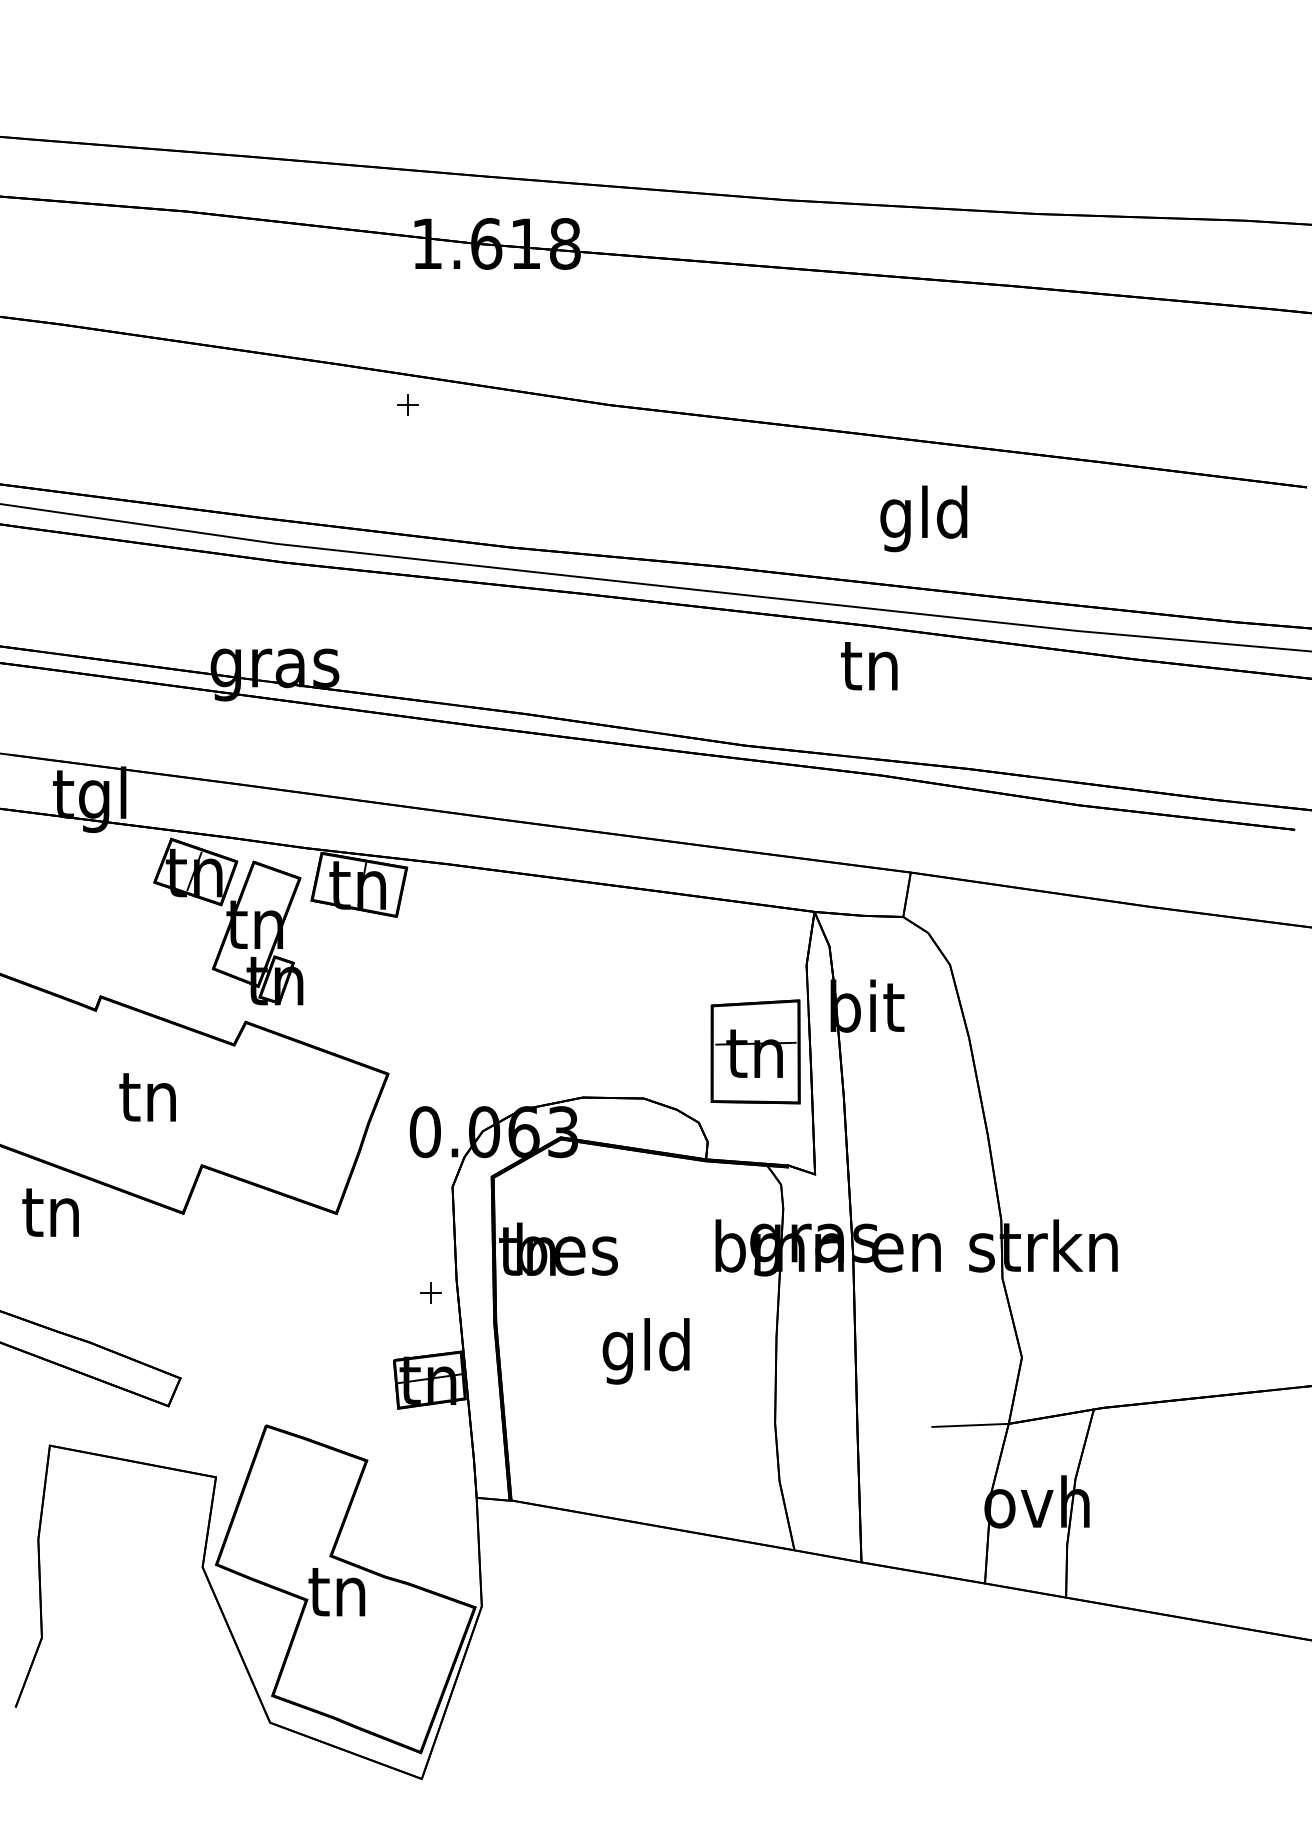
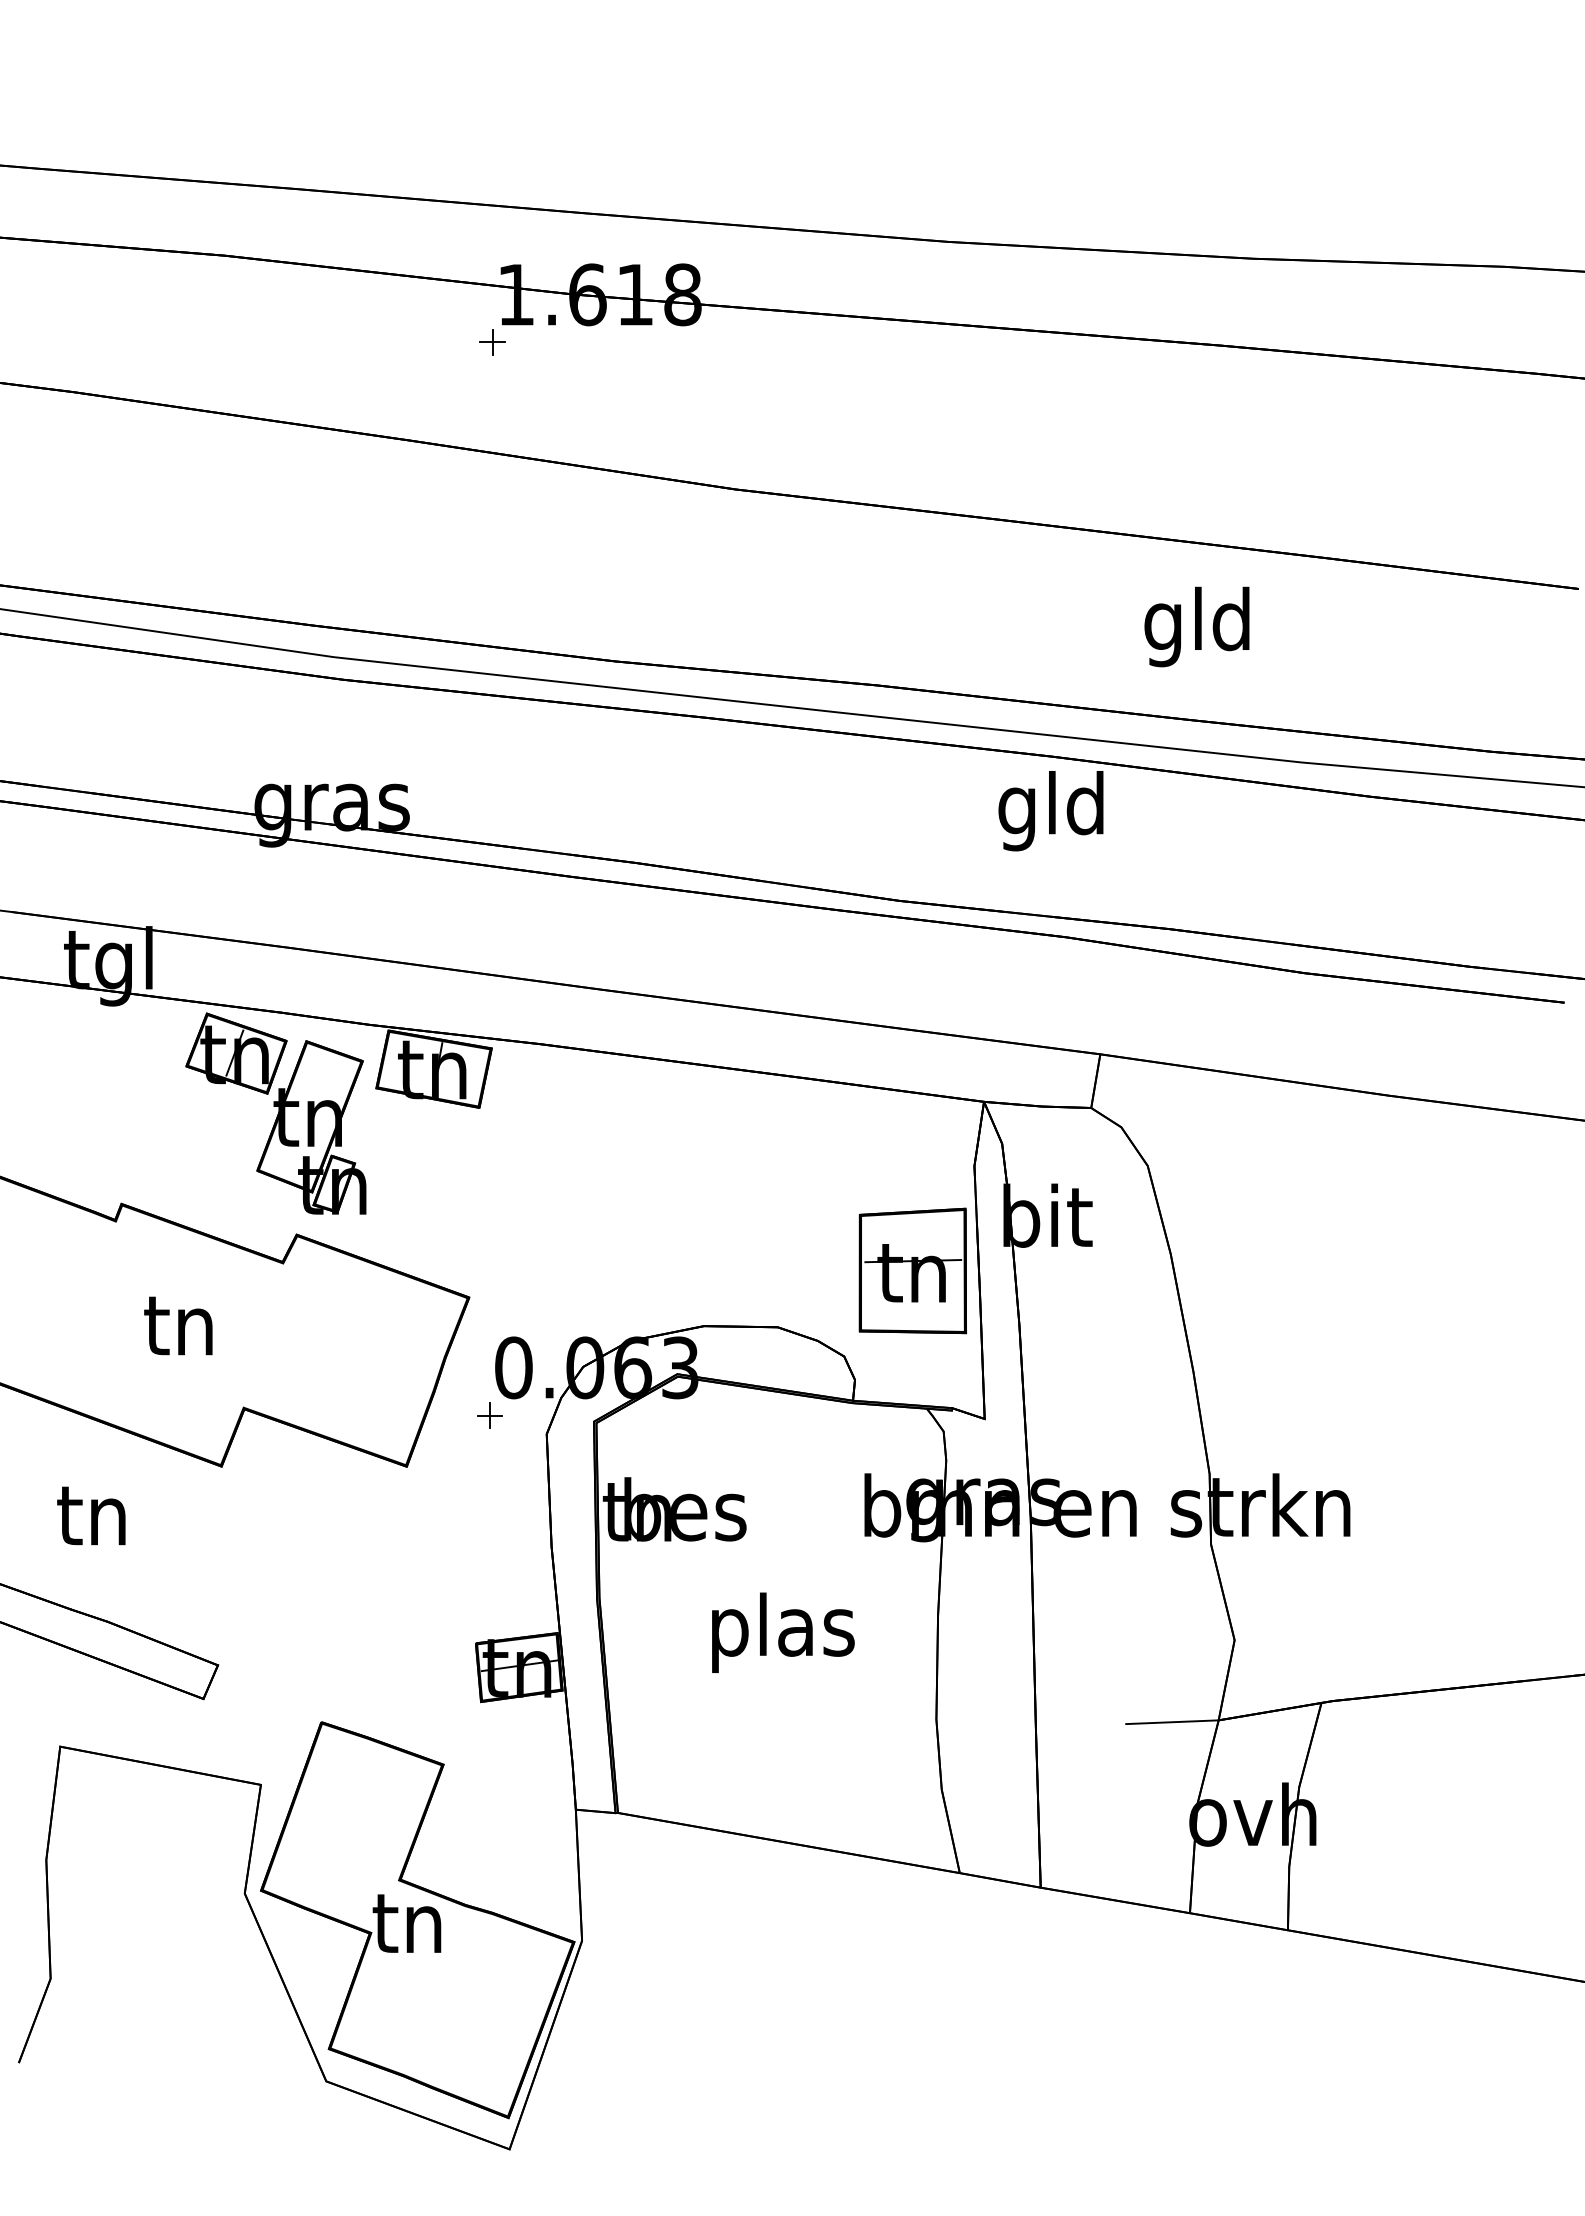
part: (407, 404) -> (492, 341), moved
text: (923, 518) -> (1196, 626), moved
text: (869, 671) -> (1050, 811), tn -> gld
text: (50, 1212) -> (91, 1515), moved
part: (430, 1292) -> (489, 1415), moved
text: (648, 1351) -> (783, 1632), gld -> plas

